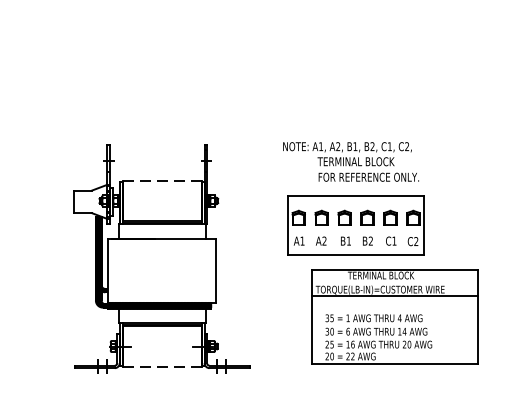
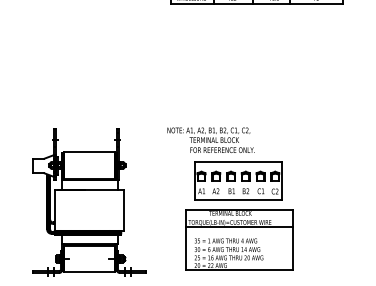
line: (163, 180) -> (90, 152), dashed -> solid
part: (356, 224) -> (238, 180), moved
line: (163, 367) -> (90, 272), dashed -> solid

